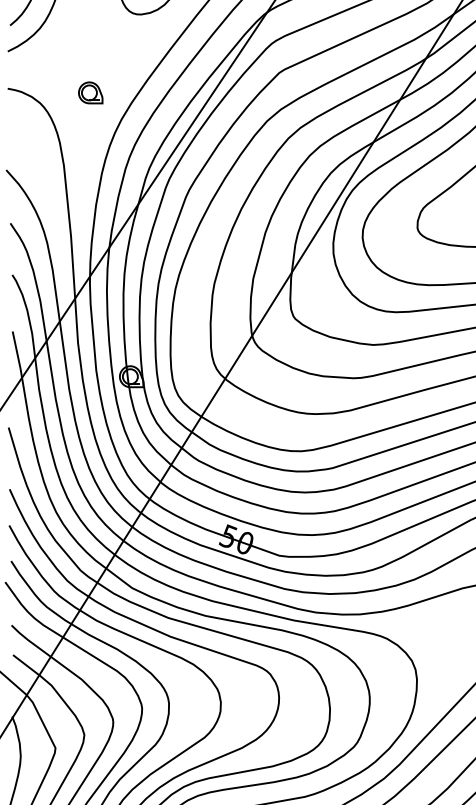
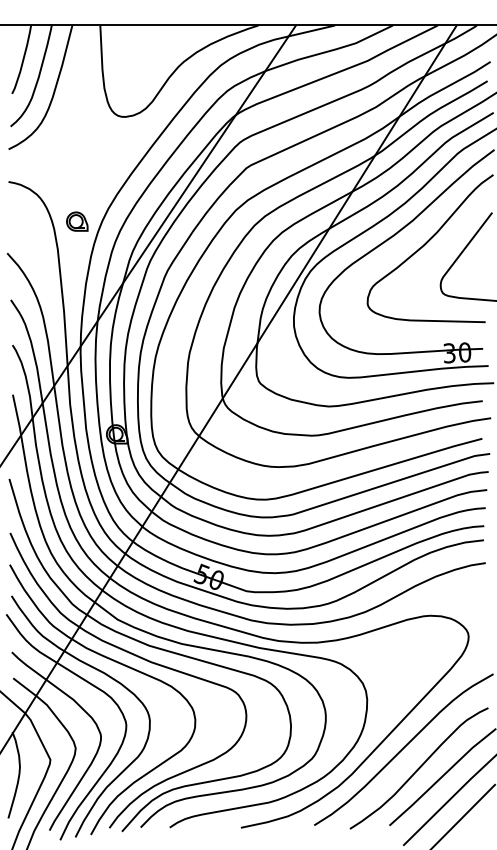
part: (90, 92) -> (77, 221), moved

